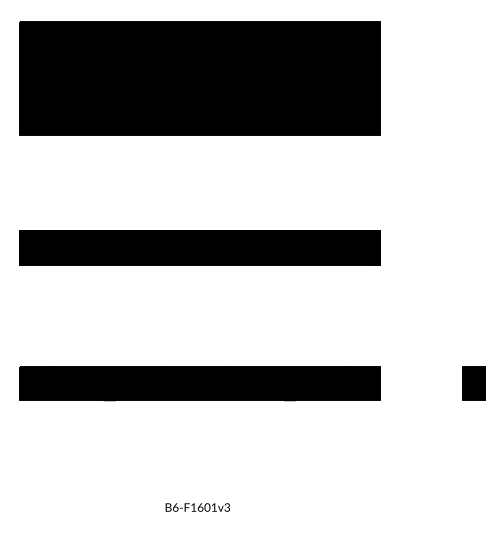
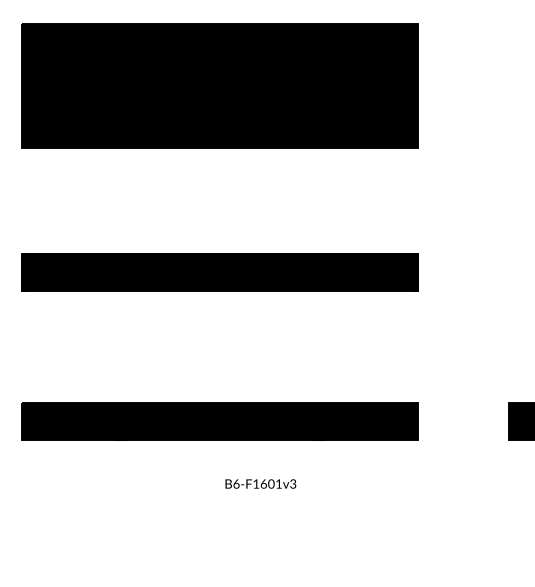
text: (197, 507) -> (260, 483), moved

